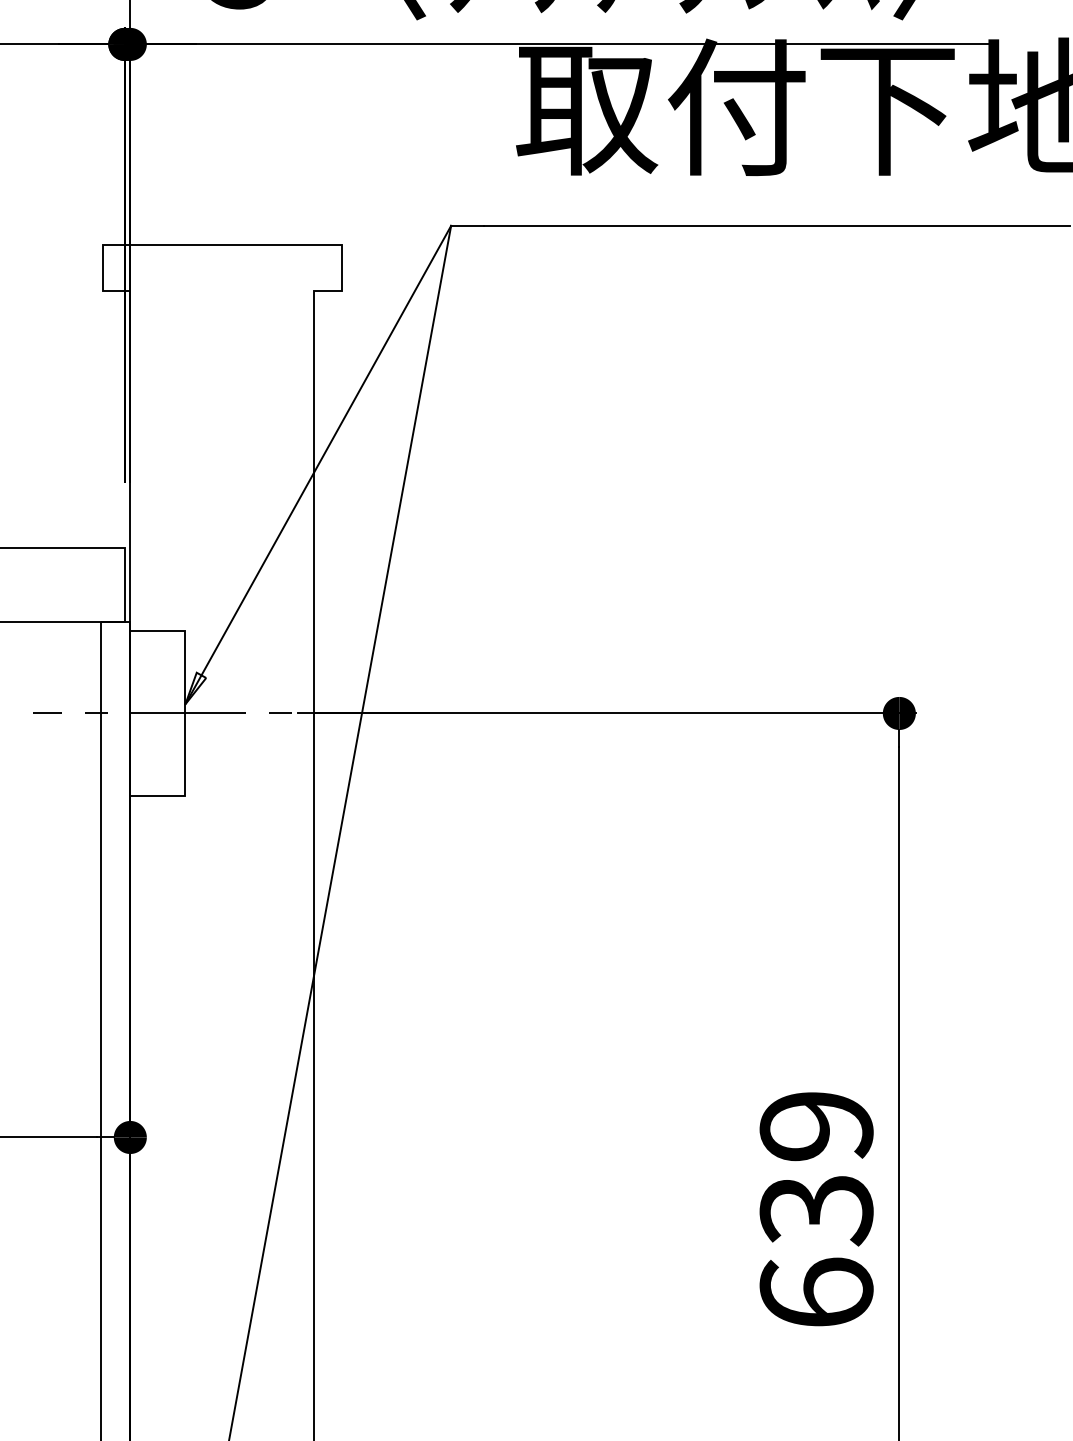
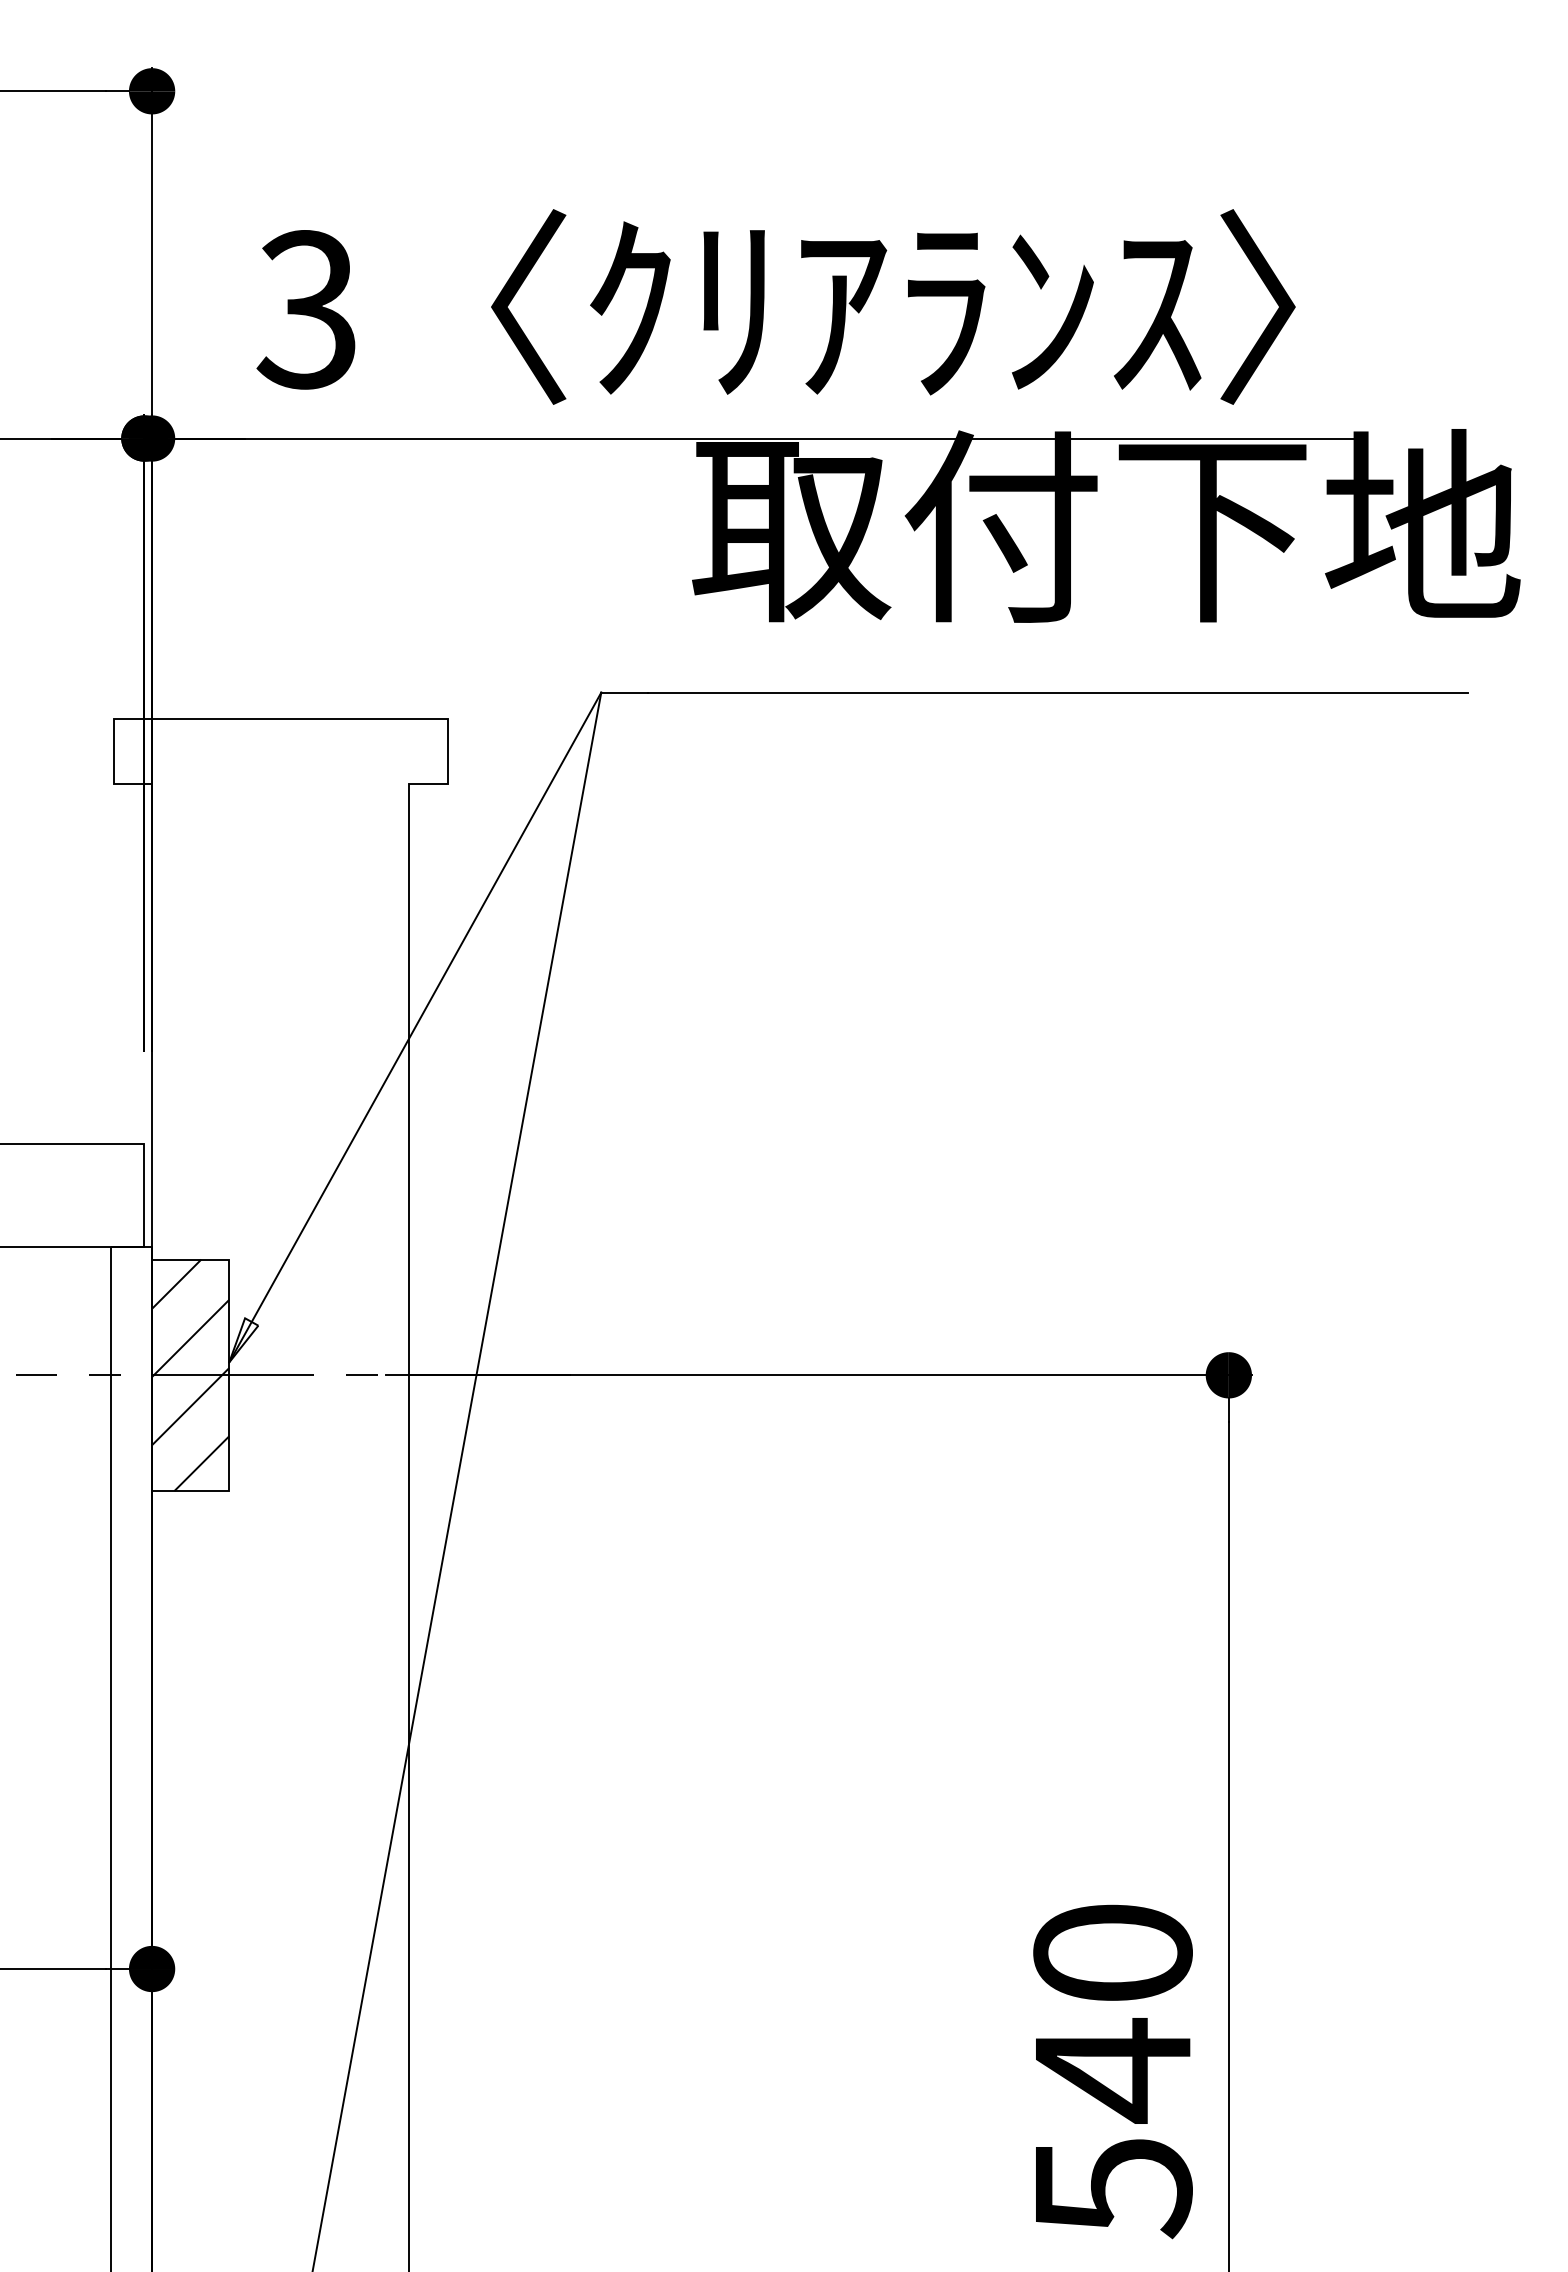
hatch: (157, 713) -> (190, 1375), added
text: (816, 1210) -> (1112, 2071), 639 -> 540

